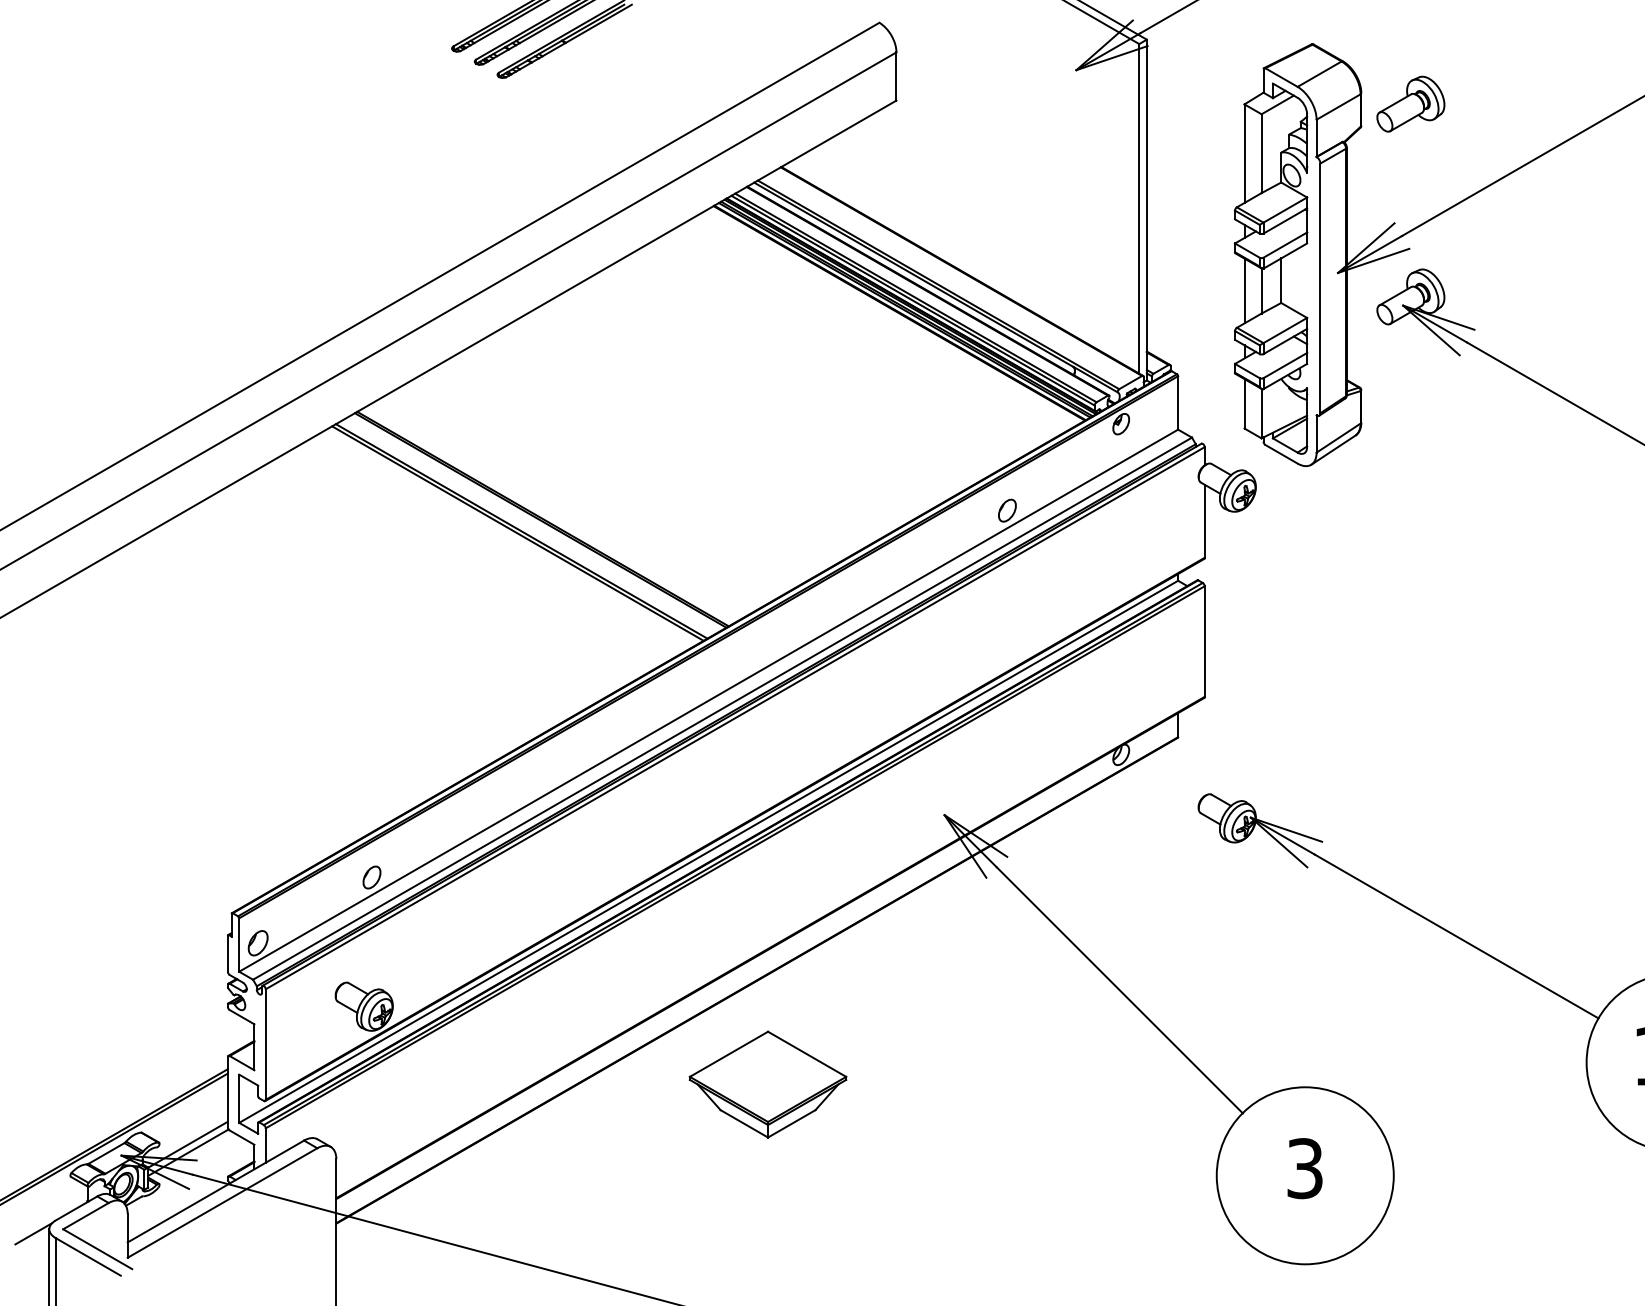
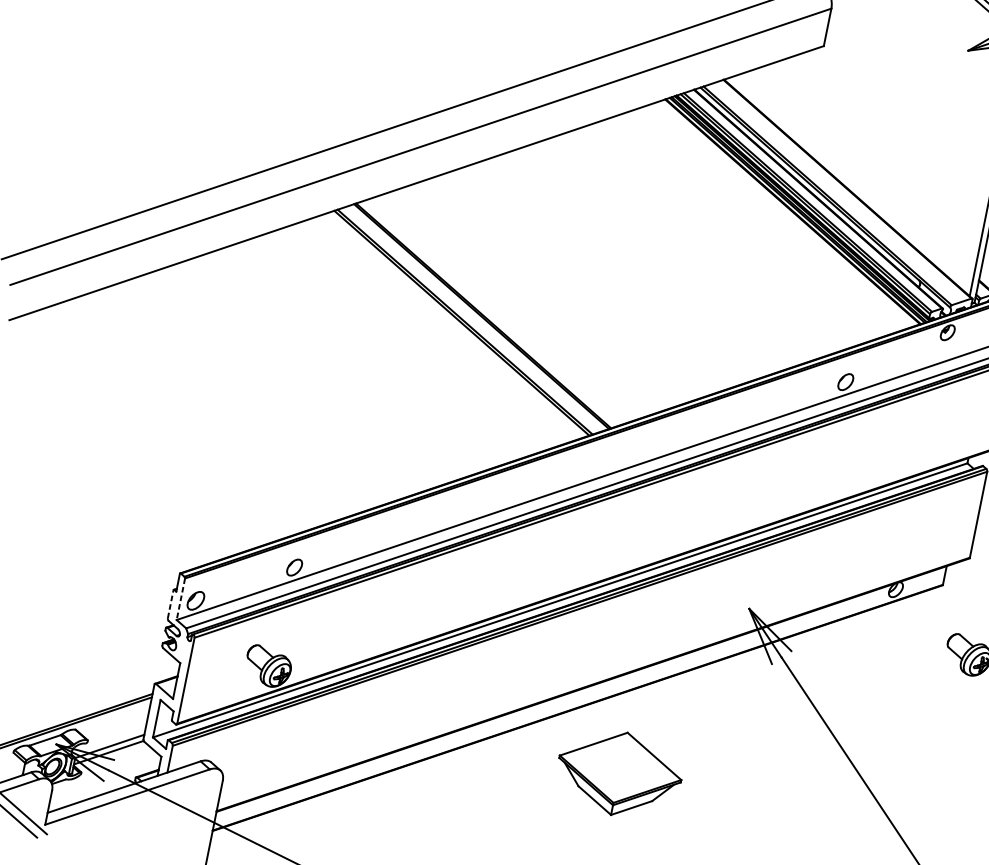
line: (239, 945) -> (181, 599), solid -> dashed
line: (227, 953) -> (170, 604), solid -> dashed
part: (767, 1084) -> (618, 773), moved

